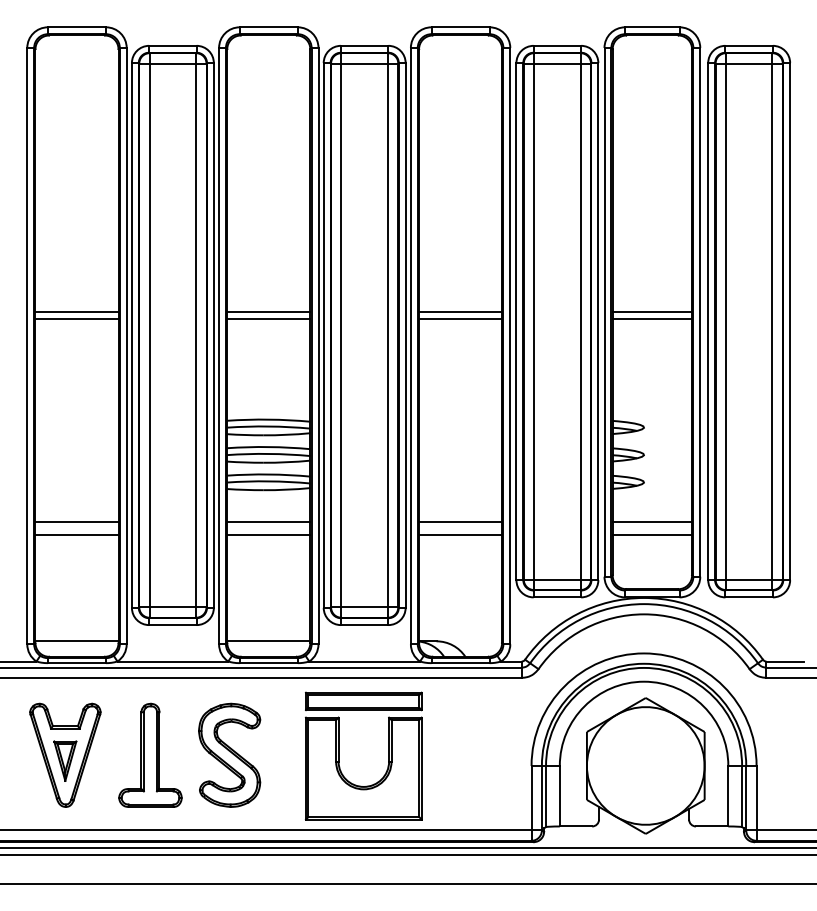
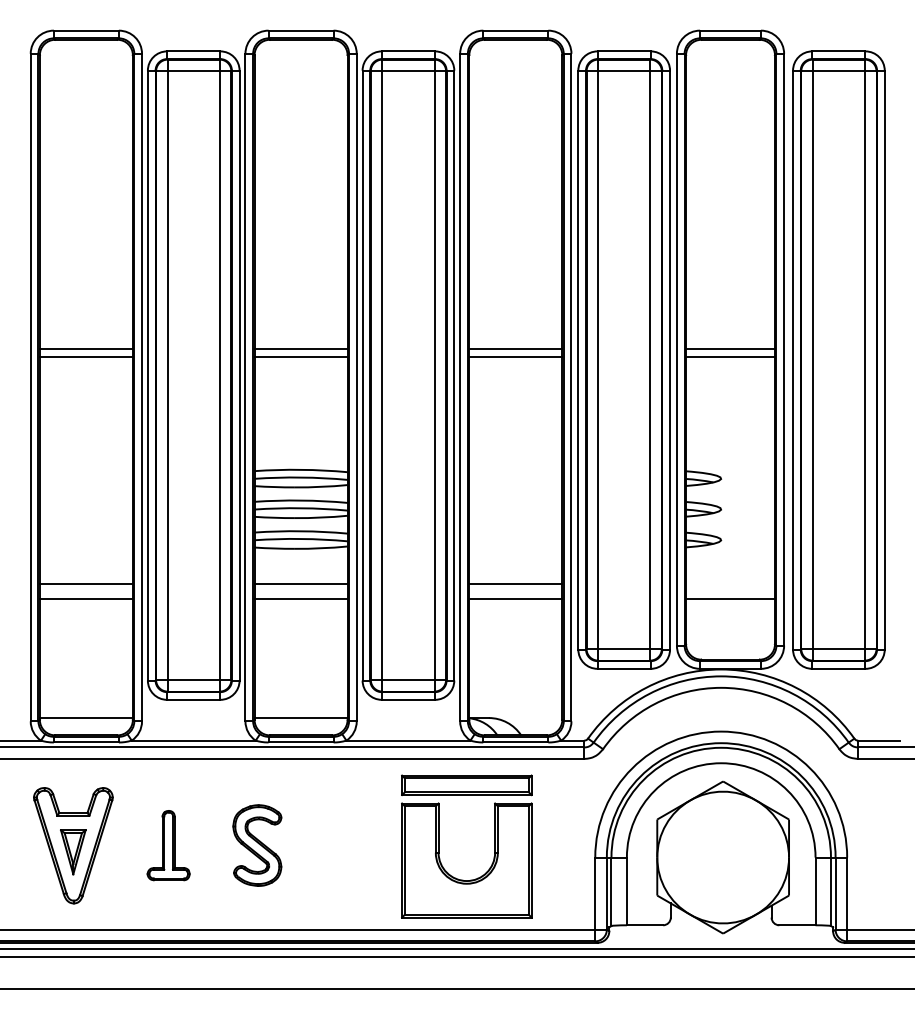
line: (652, 521) -> (730, 583), removed
part: (150, 754) -> (168, 844), size x0.6
part: (229, 754) -> (257, 844), size x0.7
part: (339, 755) -> (439, 845), moved

